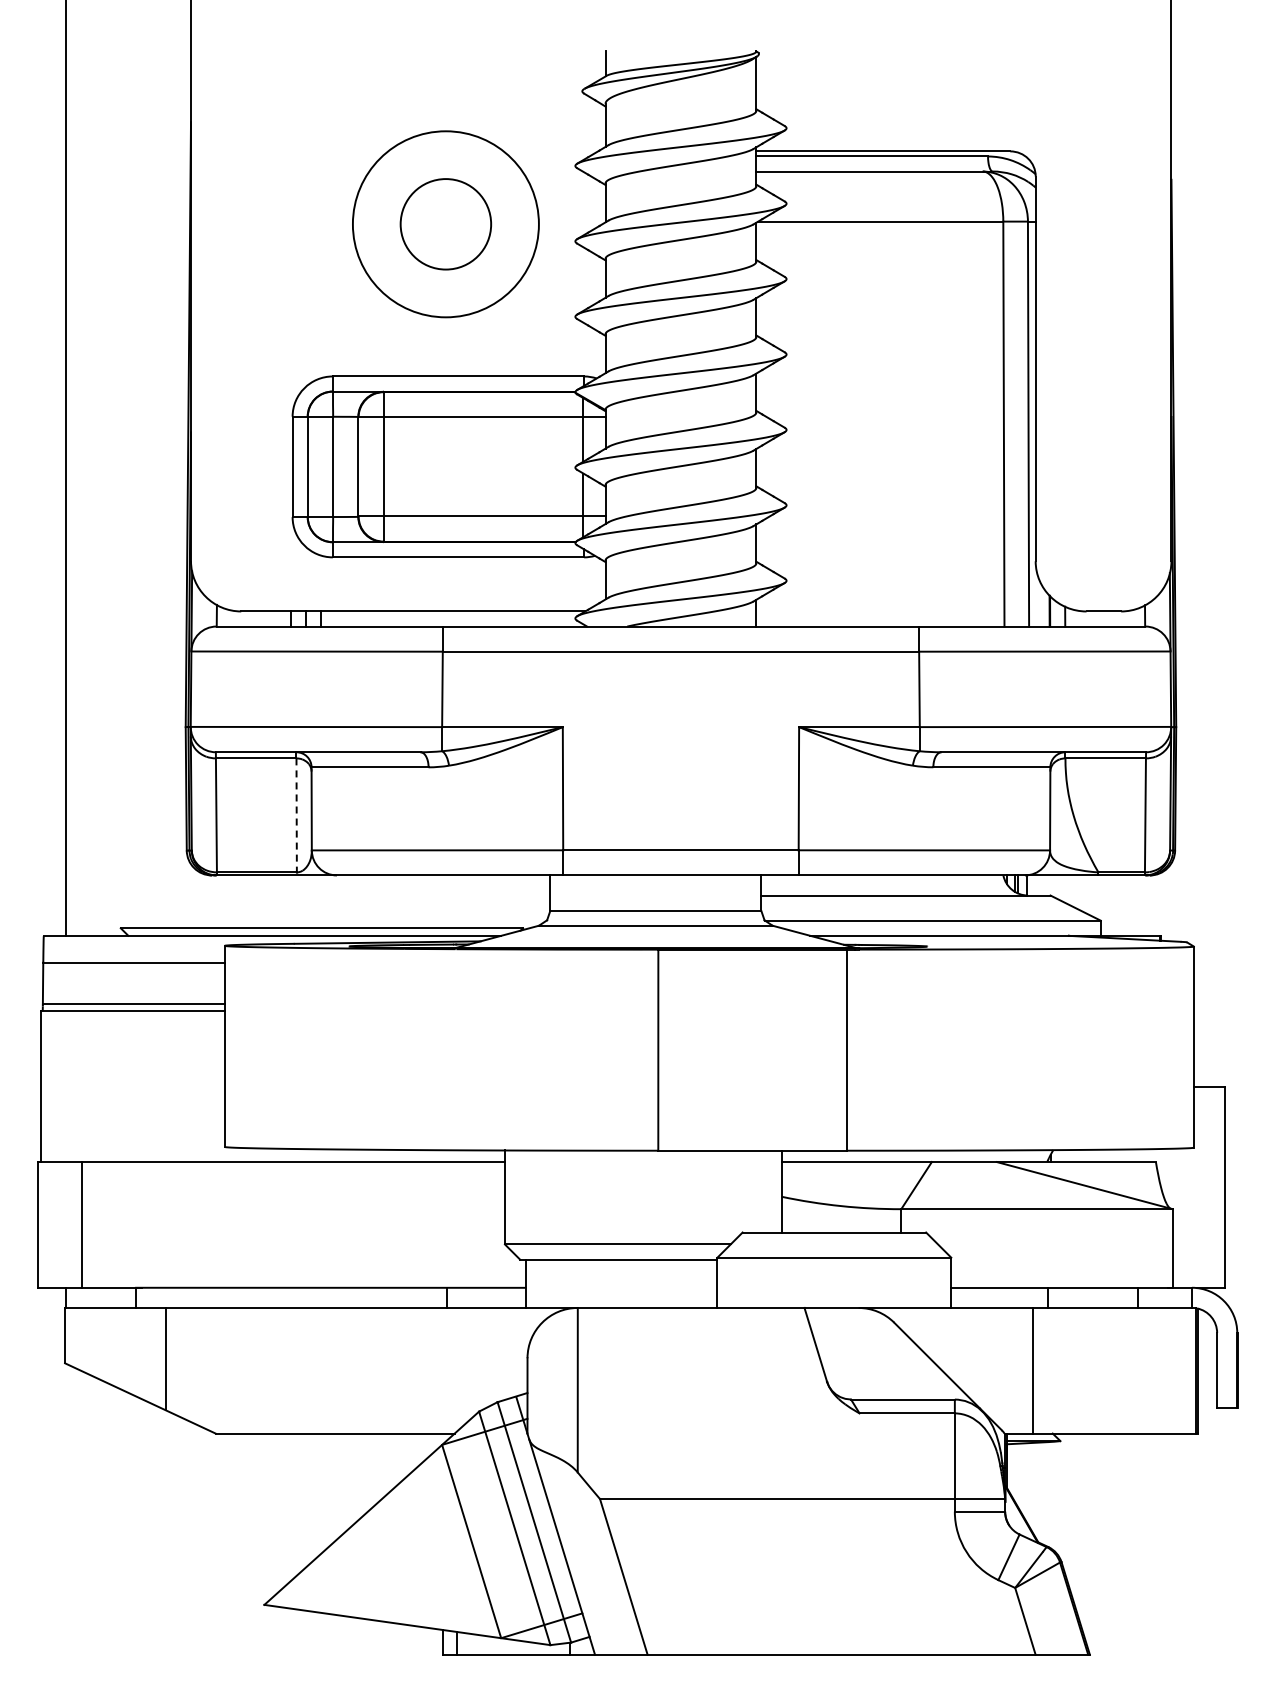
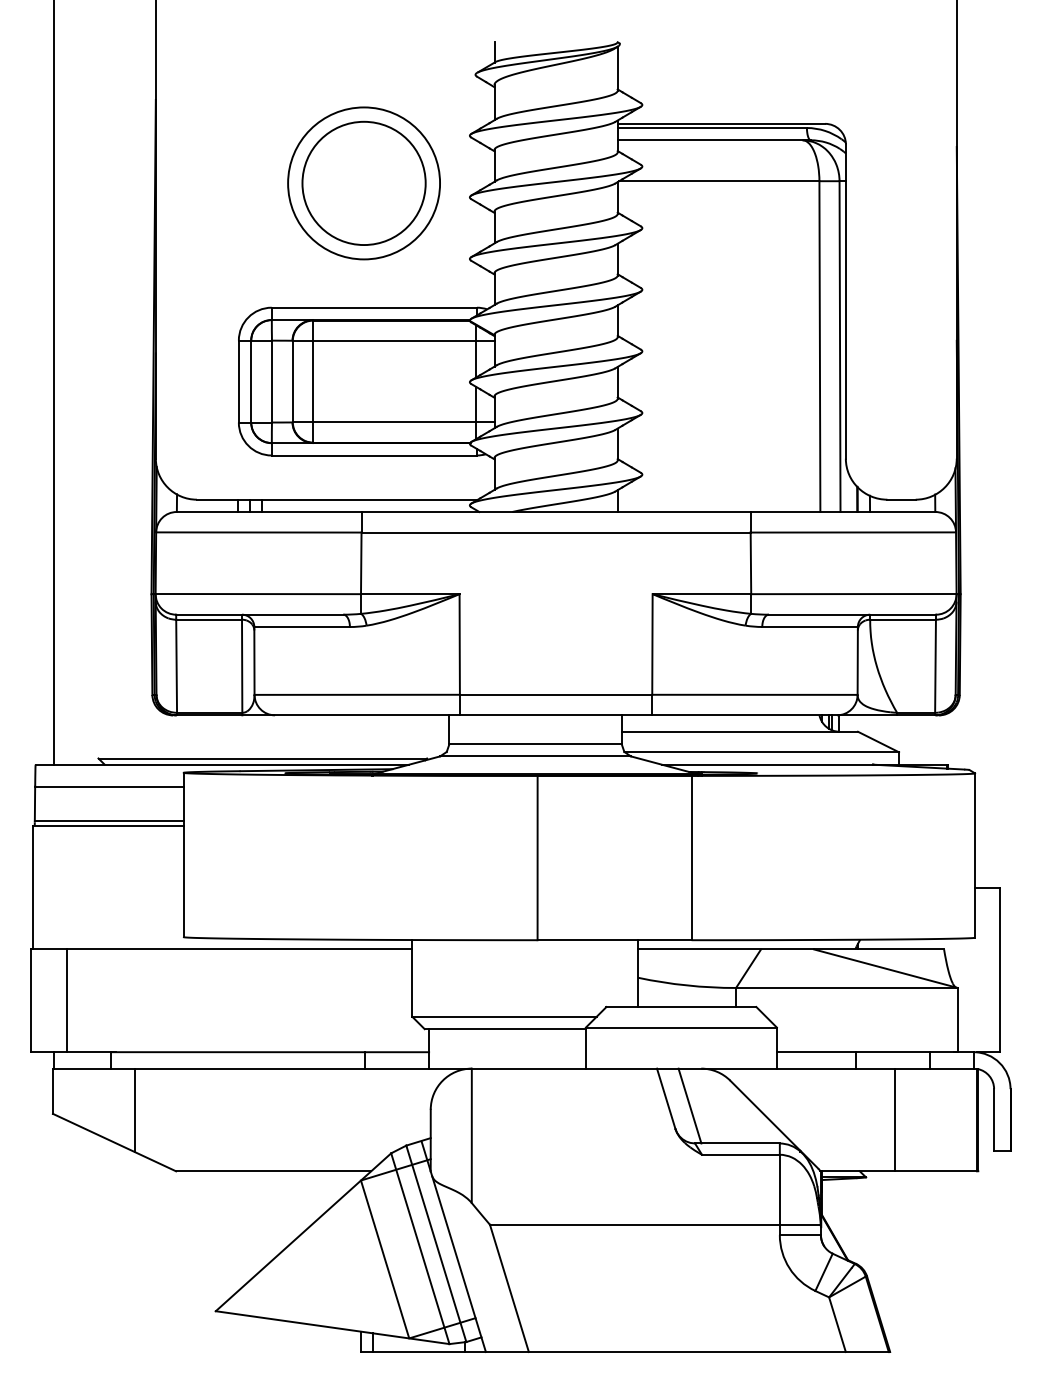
circle: (445, 223) -> (363, 182), size x1.67
line: (296, 816) -> (242, 667), dashed -> solid
line: (844, 1353) -> (689, 1105), added
line: (1032, 1370) -> (894, 1119), moved

